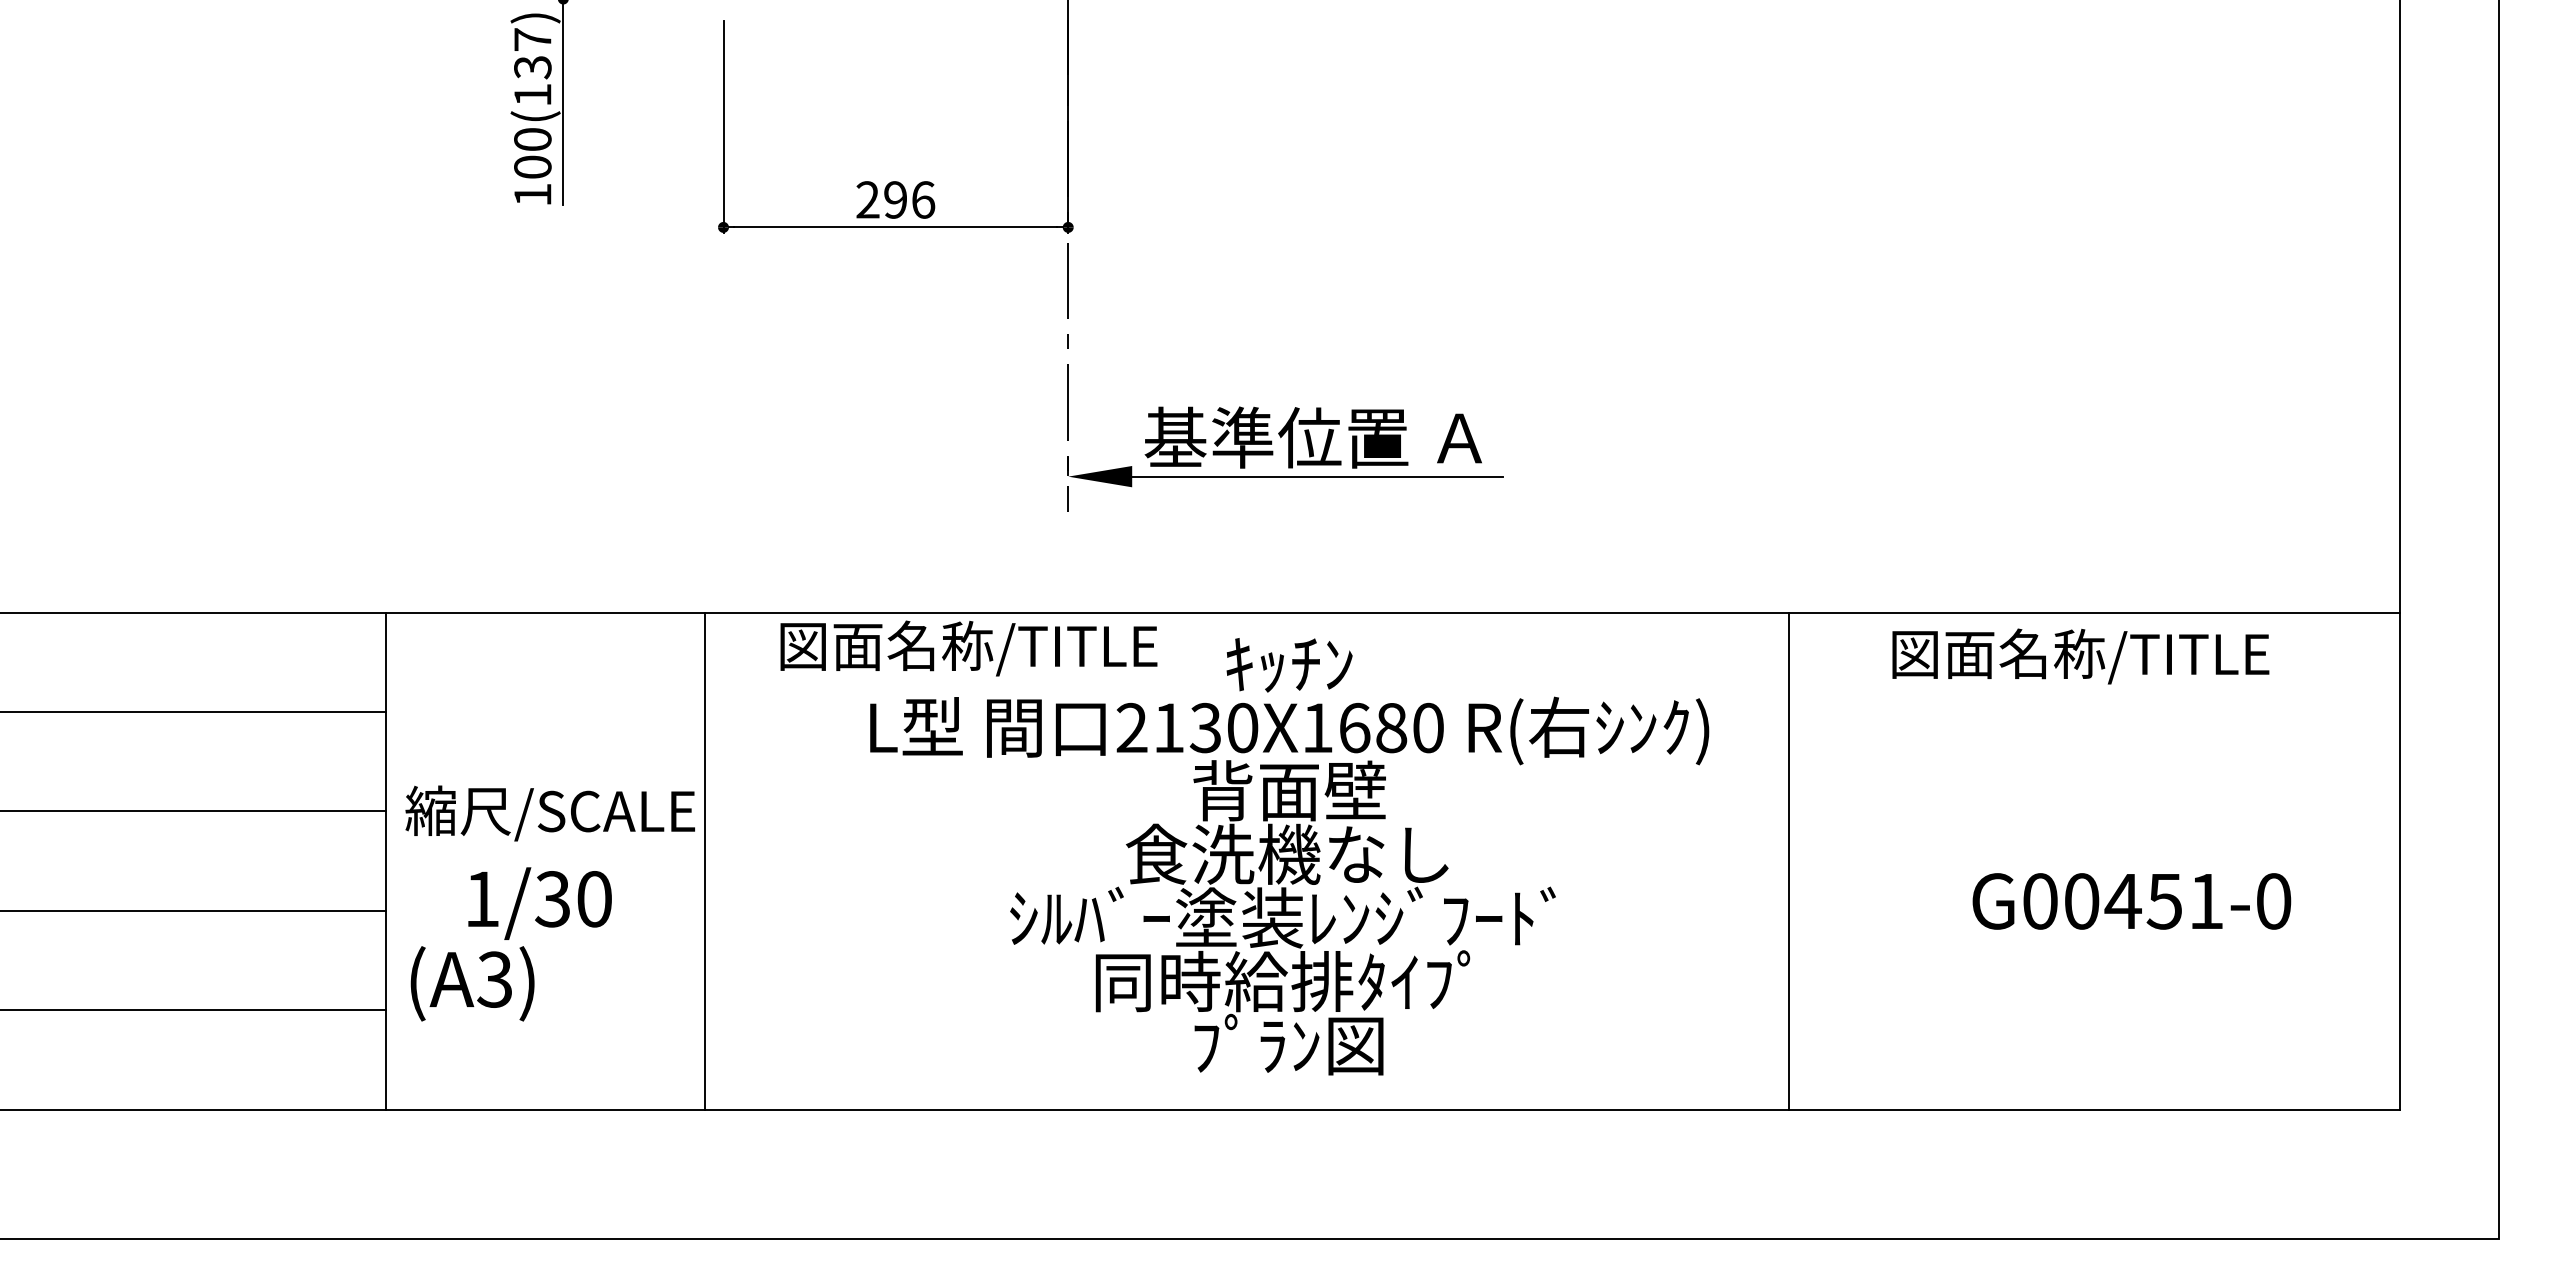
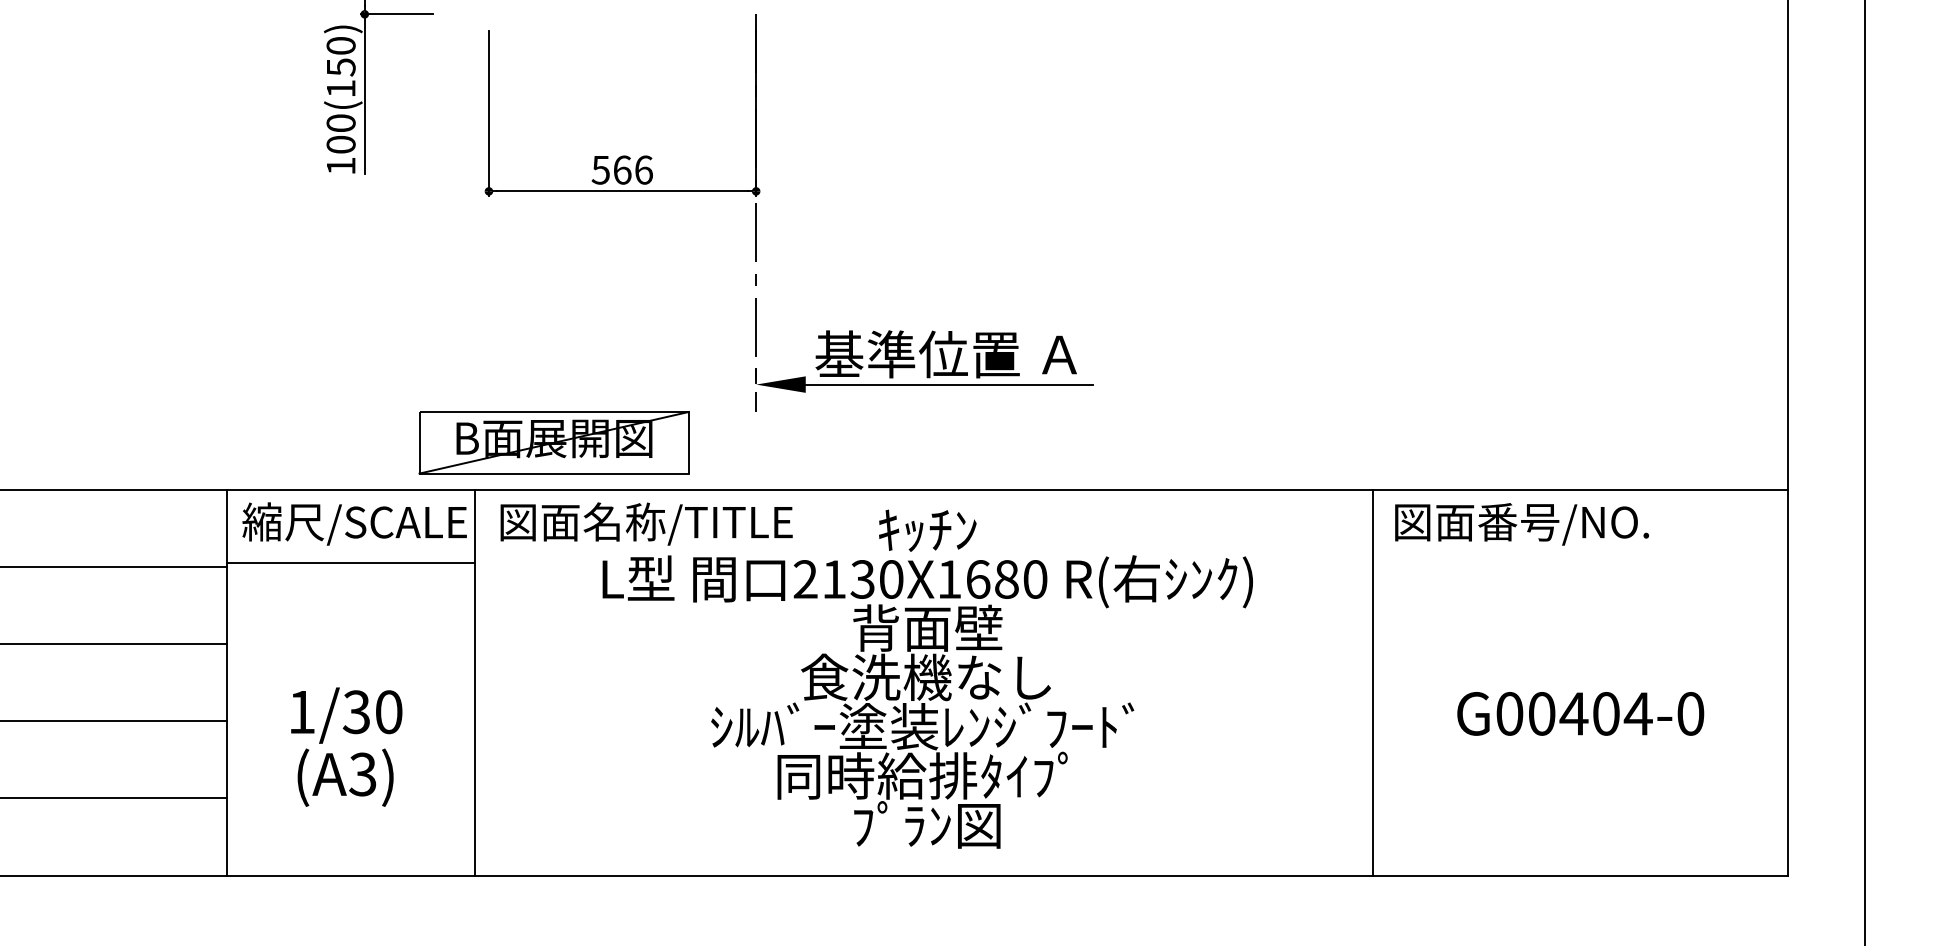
text: (532, 53) -> (340, 56), 100(137) -> 100(150)
text: (881, 199) -> (611, 169), 296 -> 566
part: (807, 551) -> (554, 442), added
text: (968, 648) -> (646, 524), moved
text: (2134, 653) -> (1582, 521), 図面名称/TITLE -> 図面番号/NO.
line: (545, 706) -> (350, 562), added
text: (549, 813) -> (354, 524), moved
line: (1789, 861) -> (1372, 682), moved
text: (2185, 901) -> (1622, 713), G00451-0 -> G00404-0
text: (472, 983) -> (345, 777), moved

